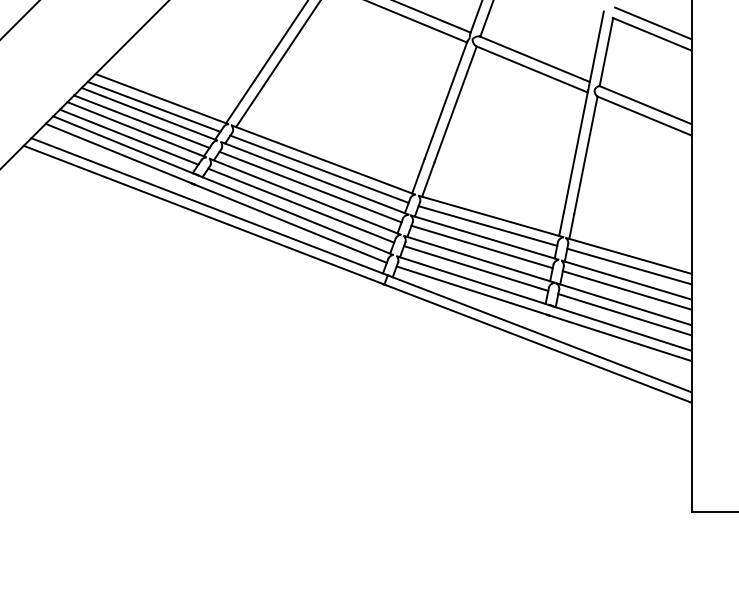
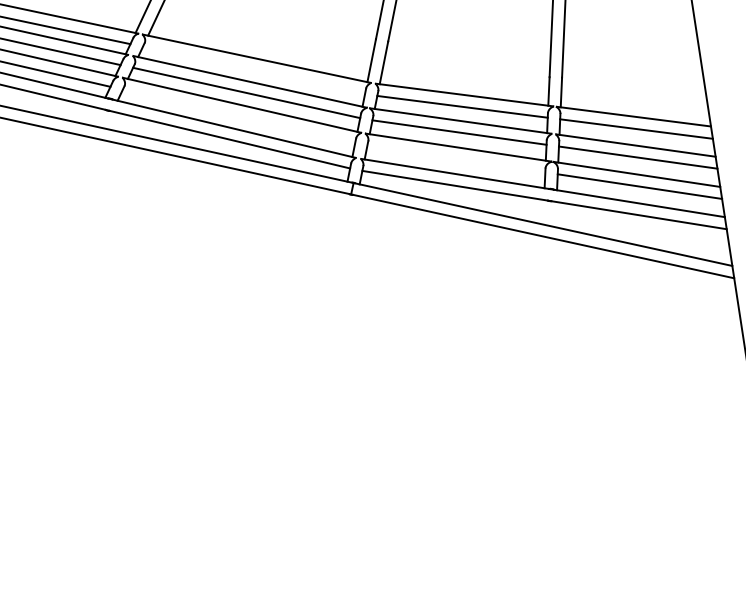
line: (319, 168) -> (253, 69), removed
line: (301, 205) -> (239, 116), removed
line: (476, 268) -> (456, 158), removed

